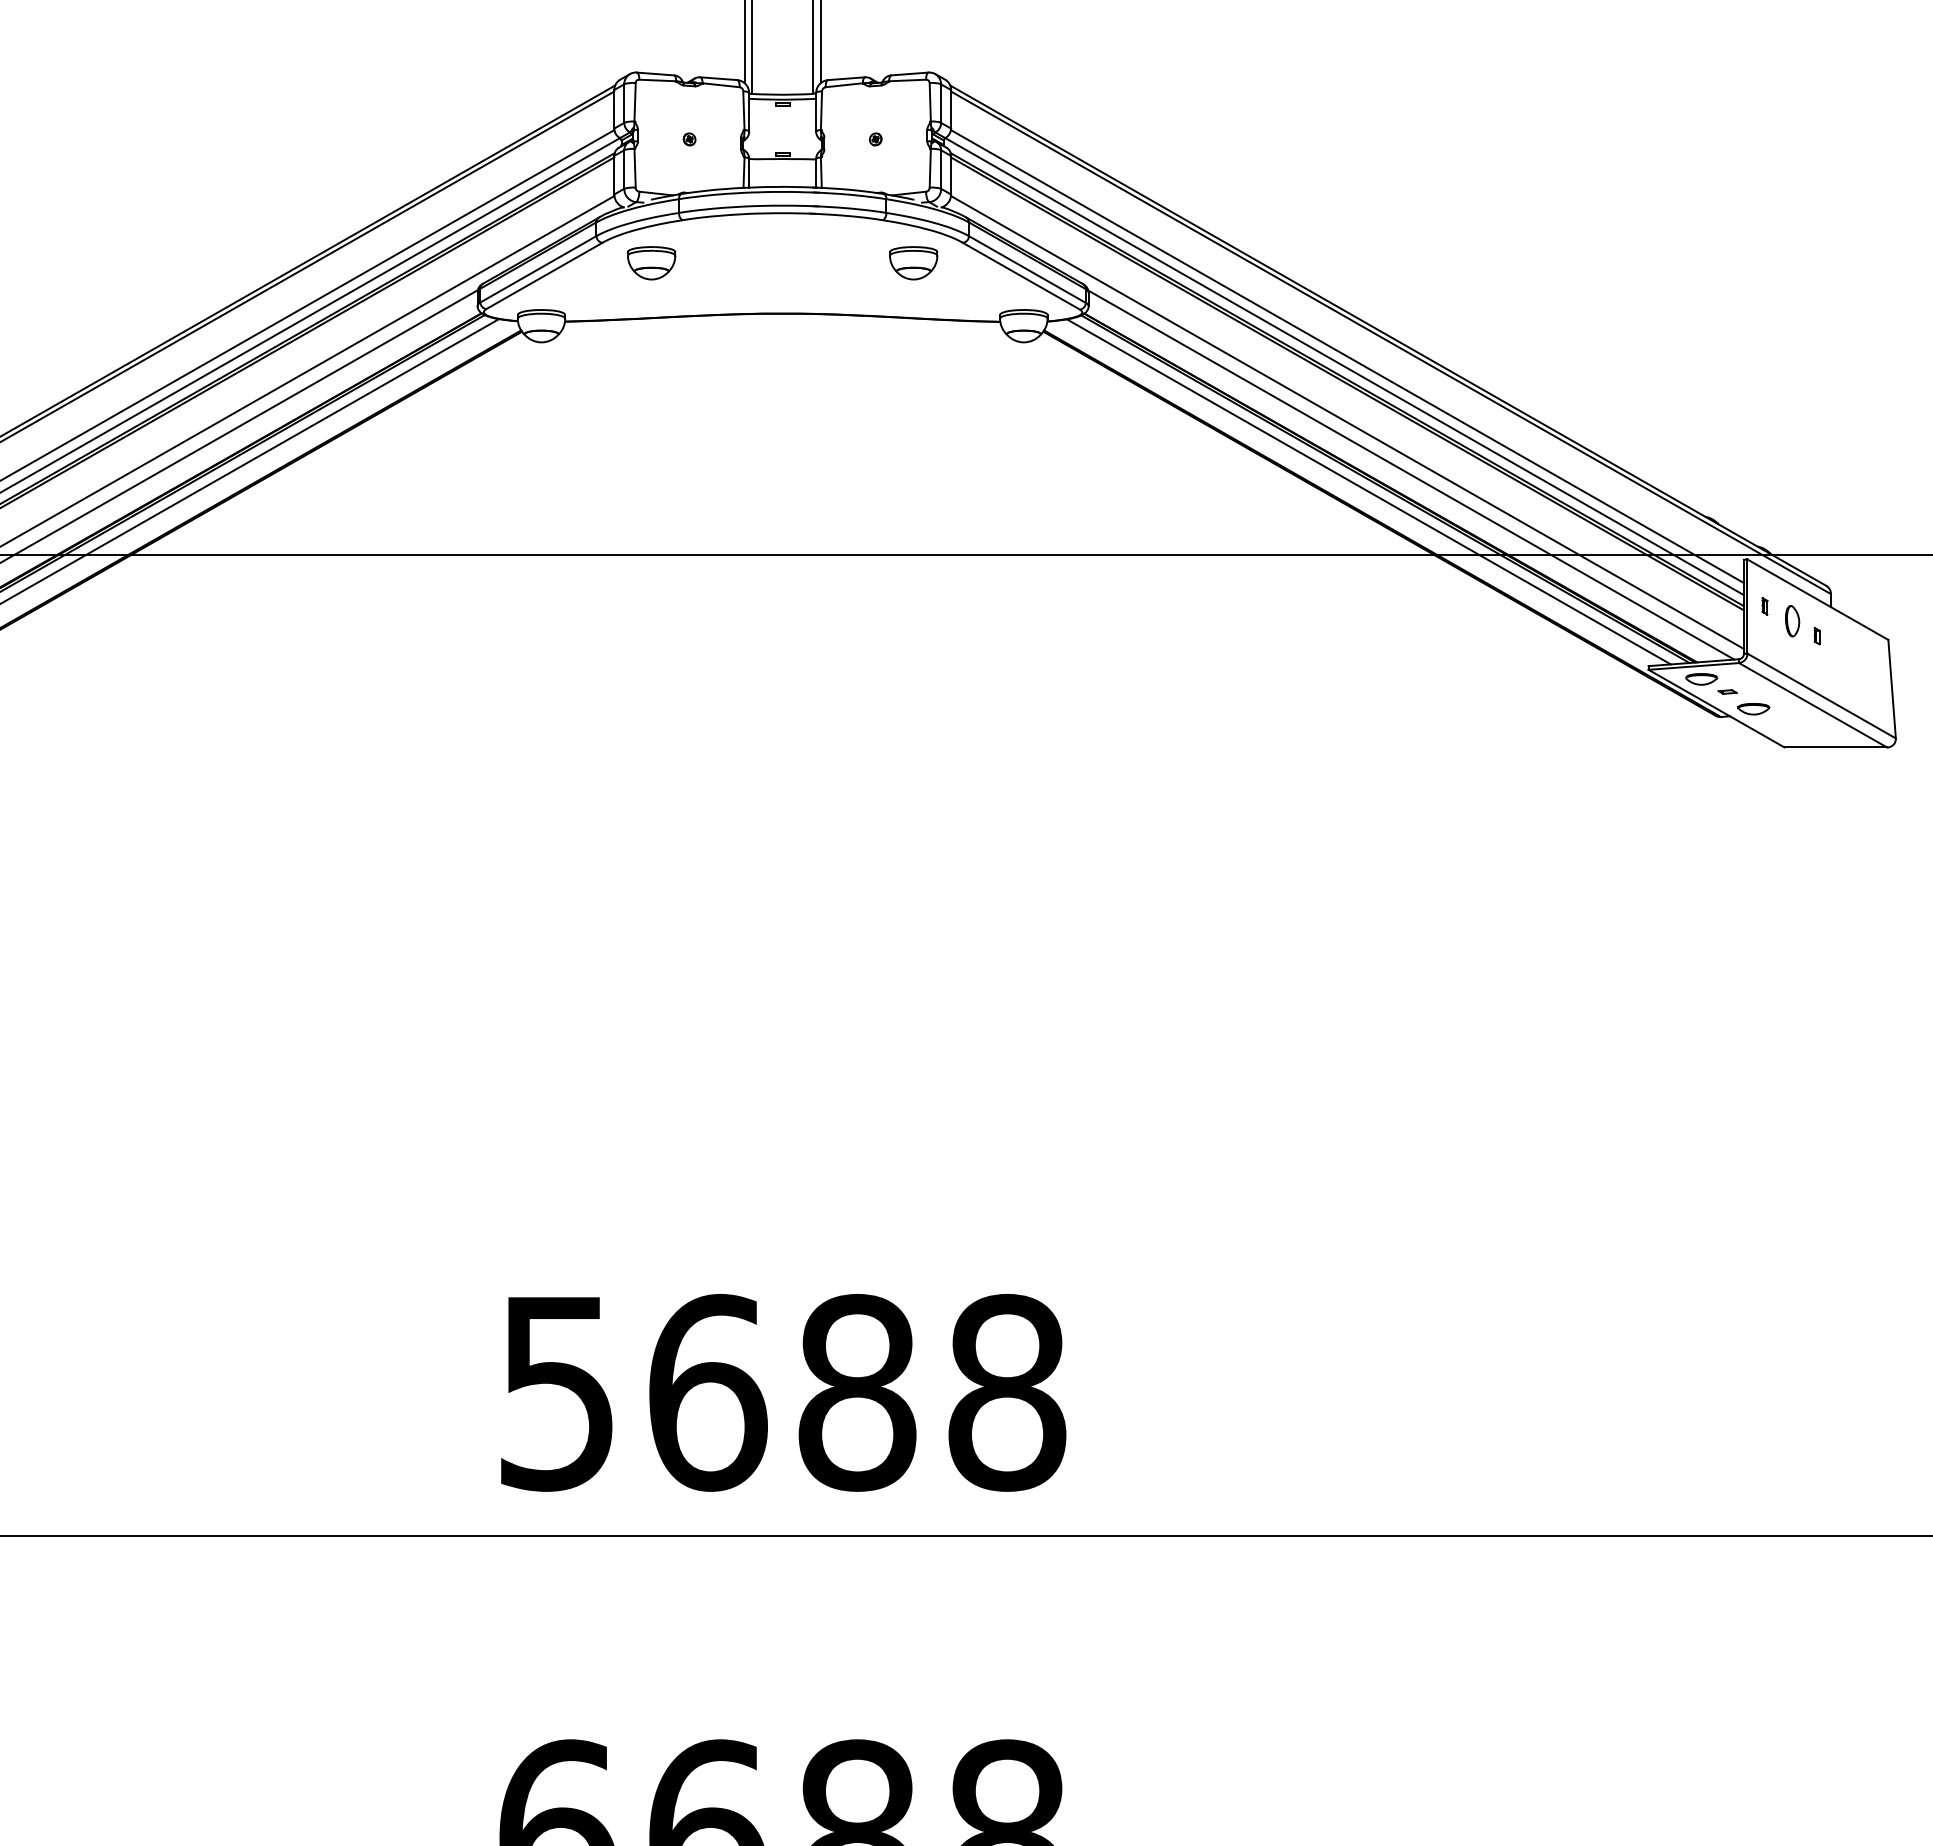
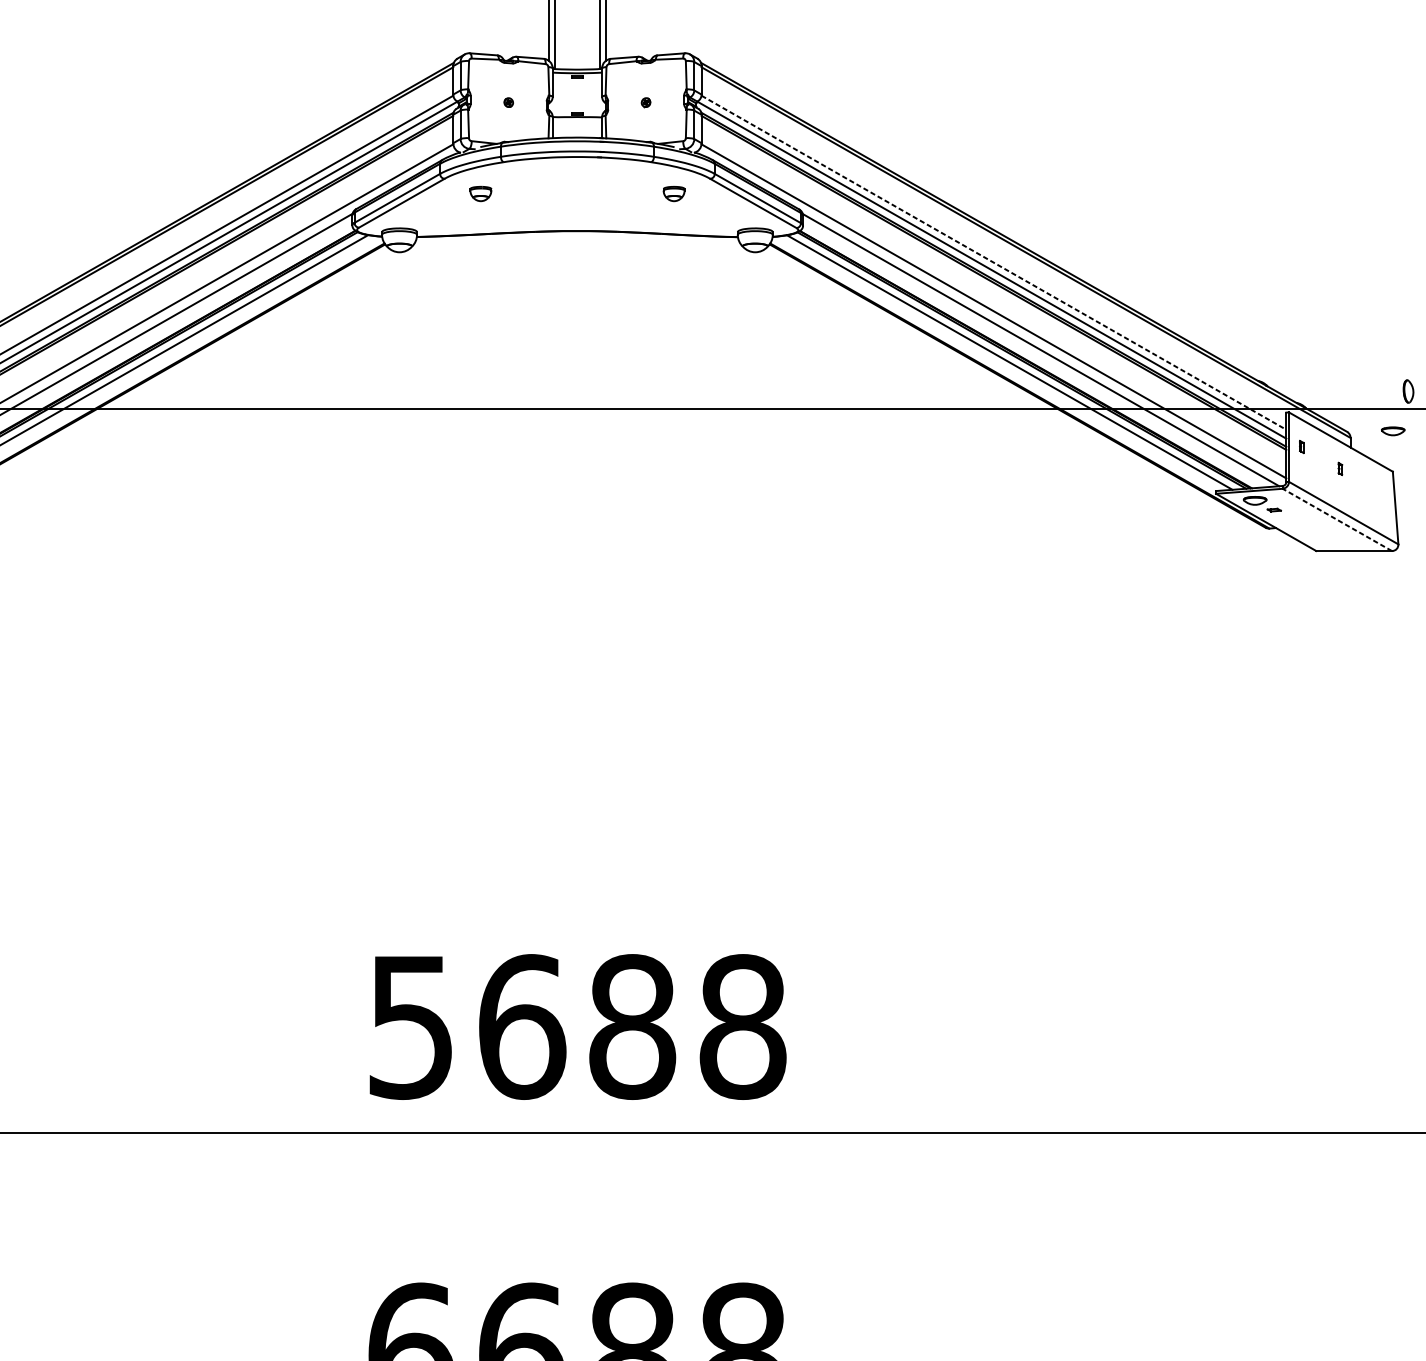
part: (651, 263) -> (480, 194), size x0.6
part: (913, 263) -> (673, 194), size x0.6
line: (1347, 356) -> (993, 262), solid -> dashed
part: (1792, 621) -> (1408, 391), moved
line: (1812, 705) -> (1336, 520), solid -> dashed
part: (1753, 709) -> (1392, 431), moved

